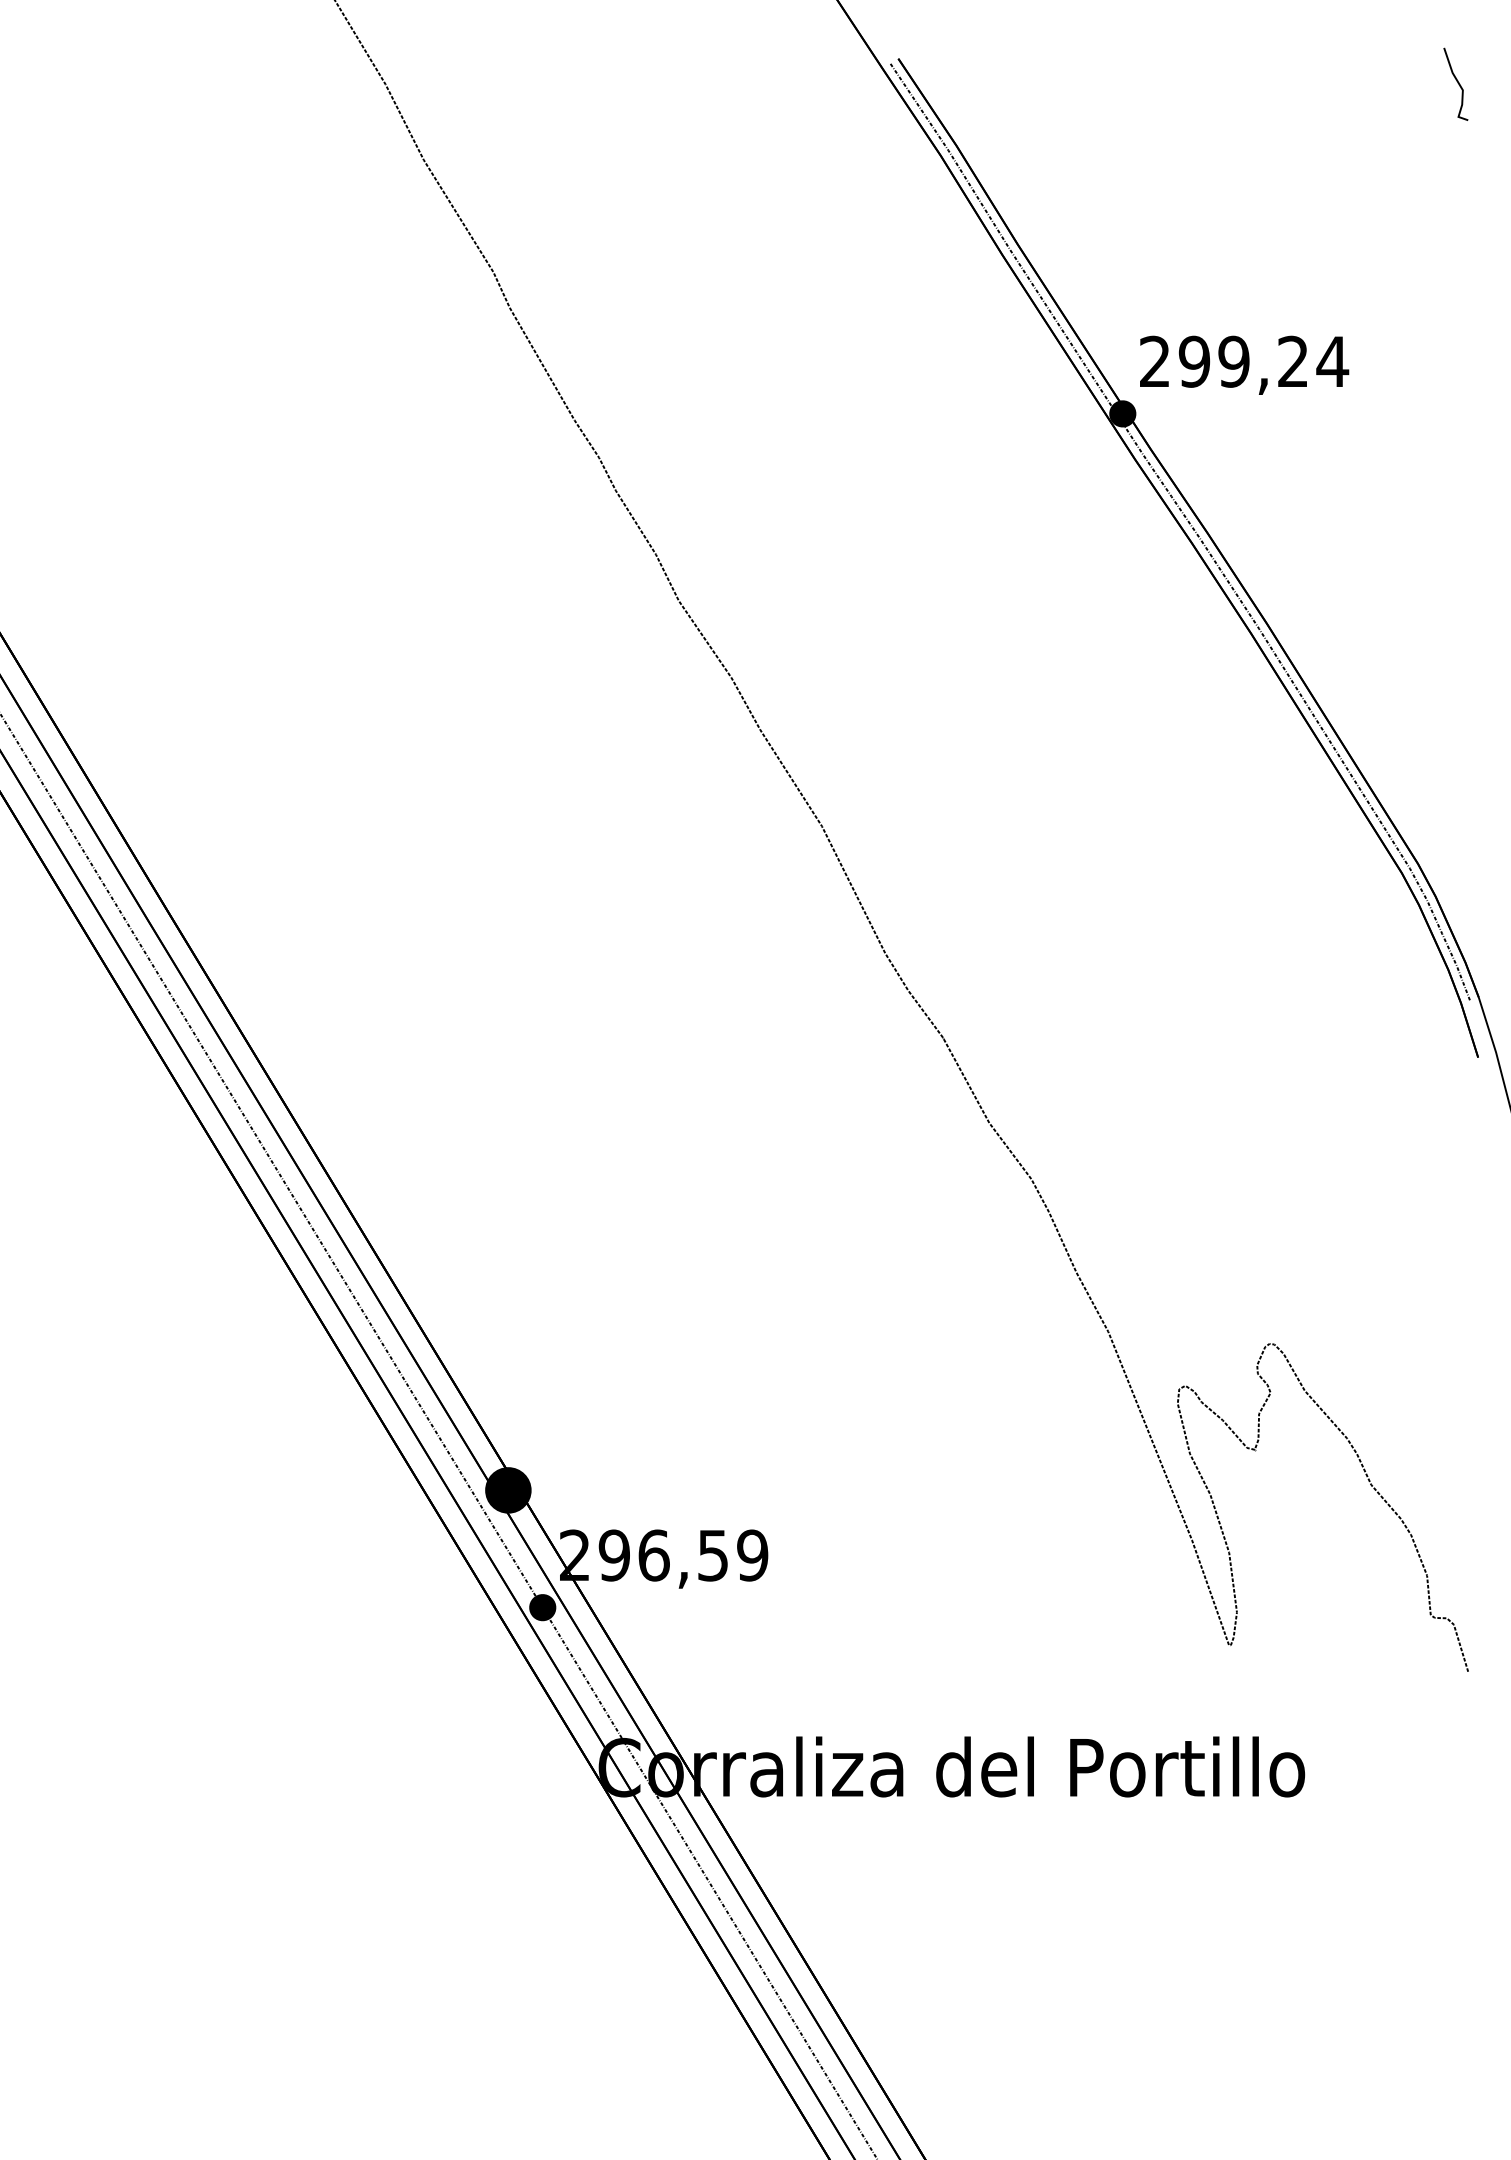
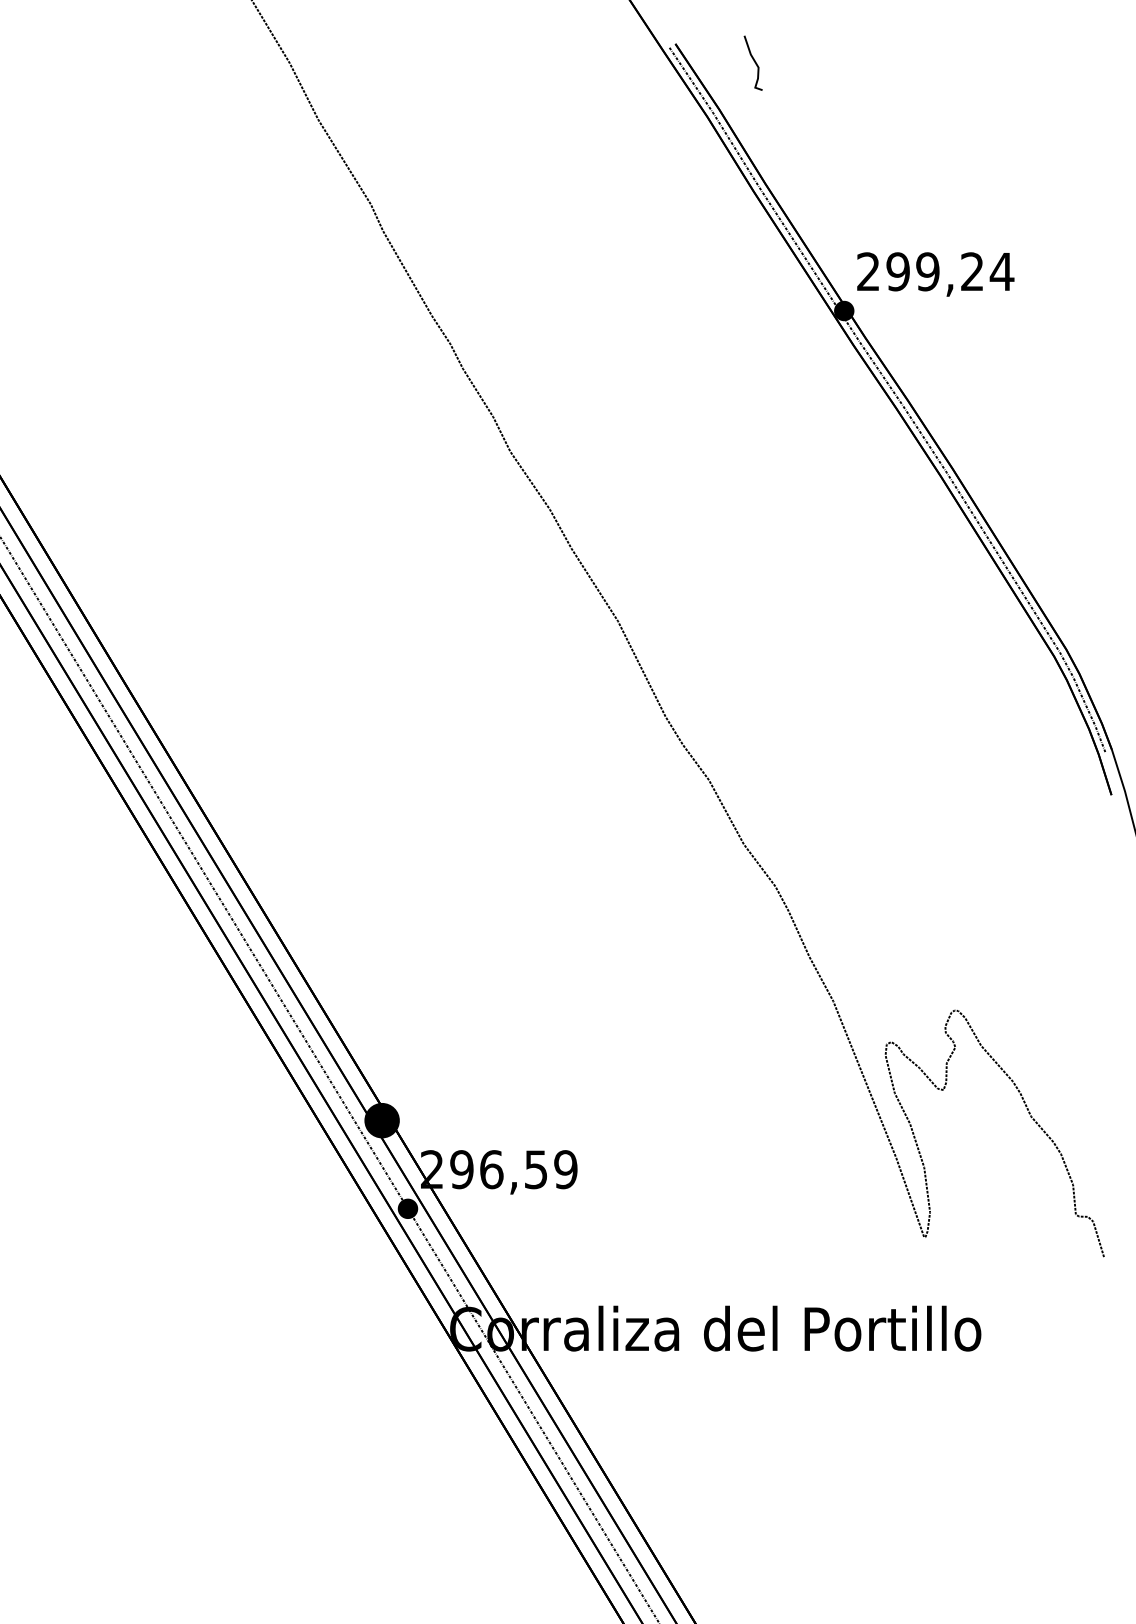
curve: (1457, 83) -> (754, 62), moved

